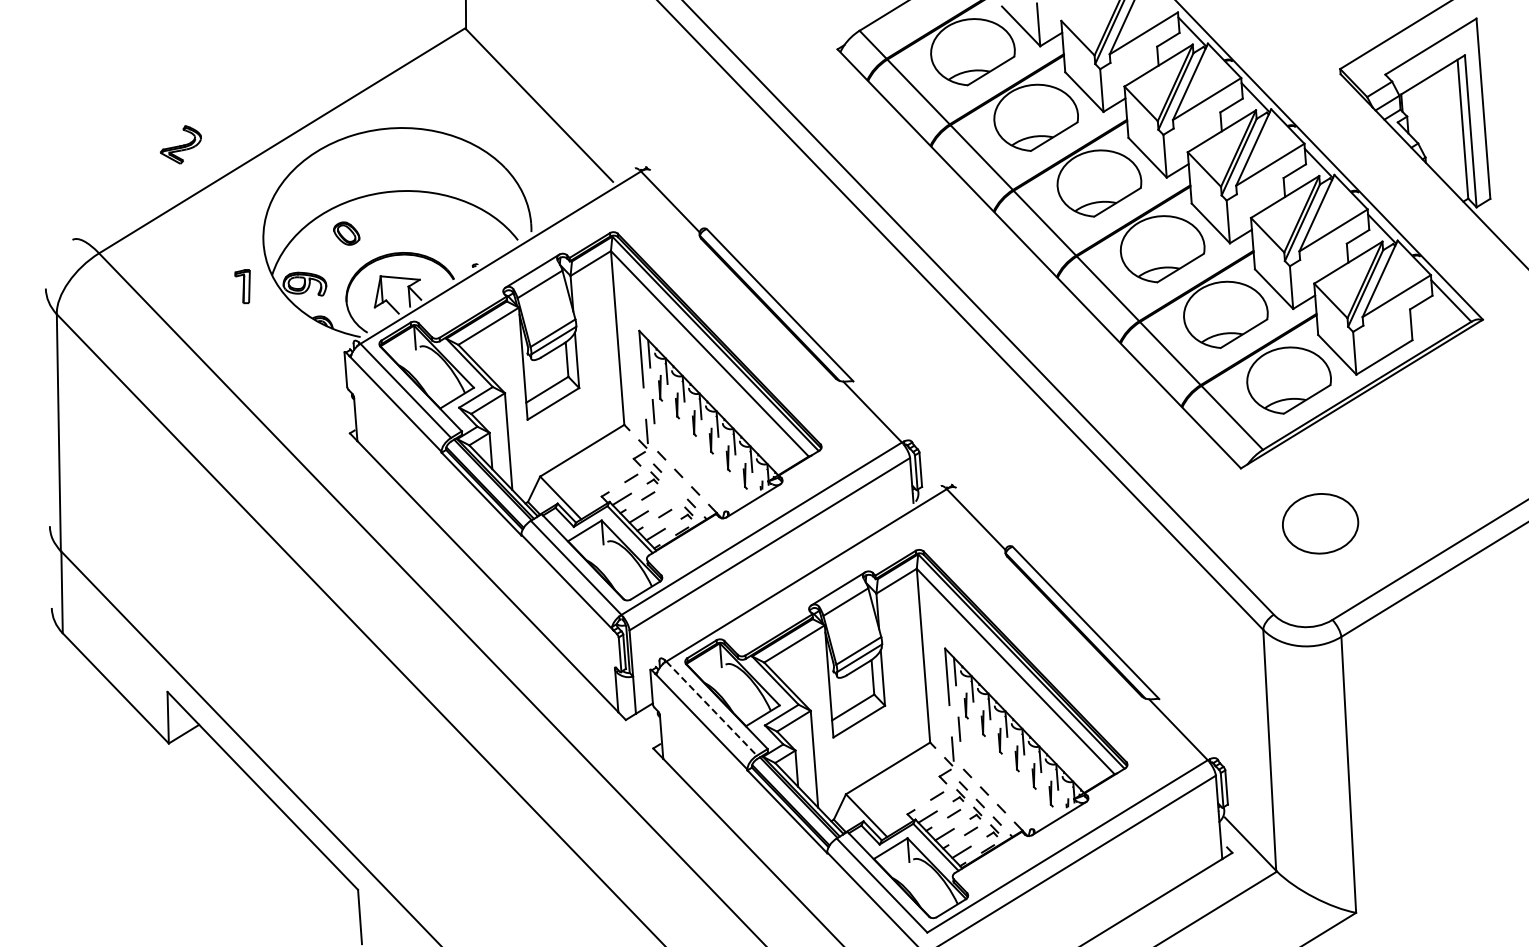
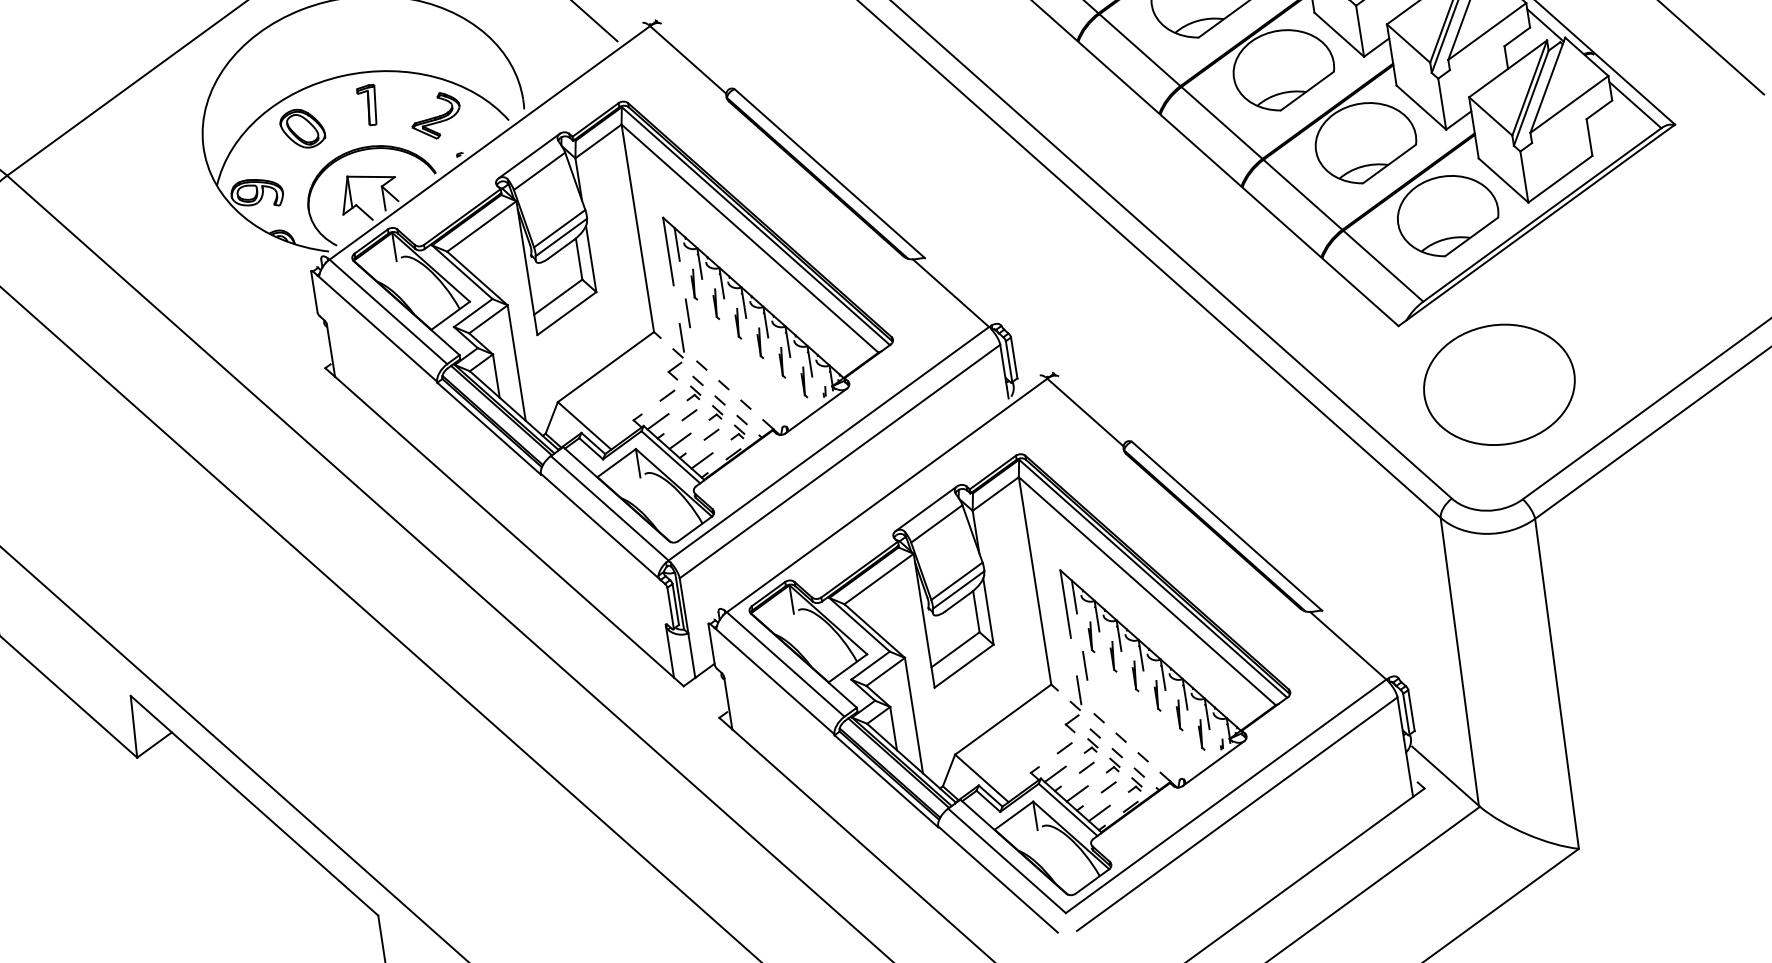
part: (180, 144) -> (435, 115), moved
part: (346, 233) -> (302, 128), size x1.43
part: (242, 286) -> (366, 105), moved
part: (671, 491) -> (716, 407), added
part: (1320, 523) -> (1499, 384), size x1.67
line: (712, 708) -> (786, 664), dashed -> solid

